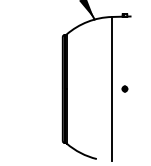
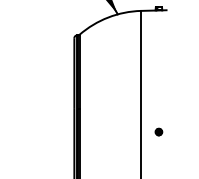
part: (124, 88) -> (158, 131), moved

